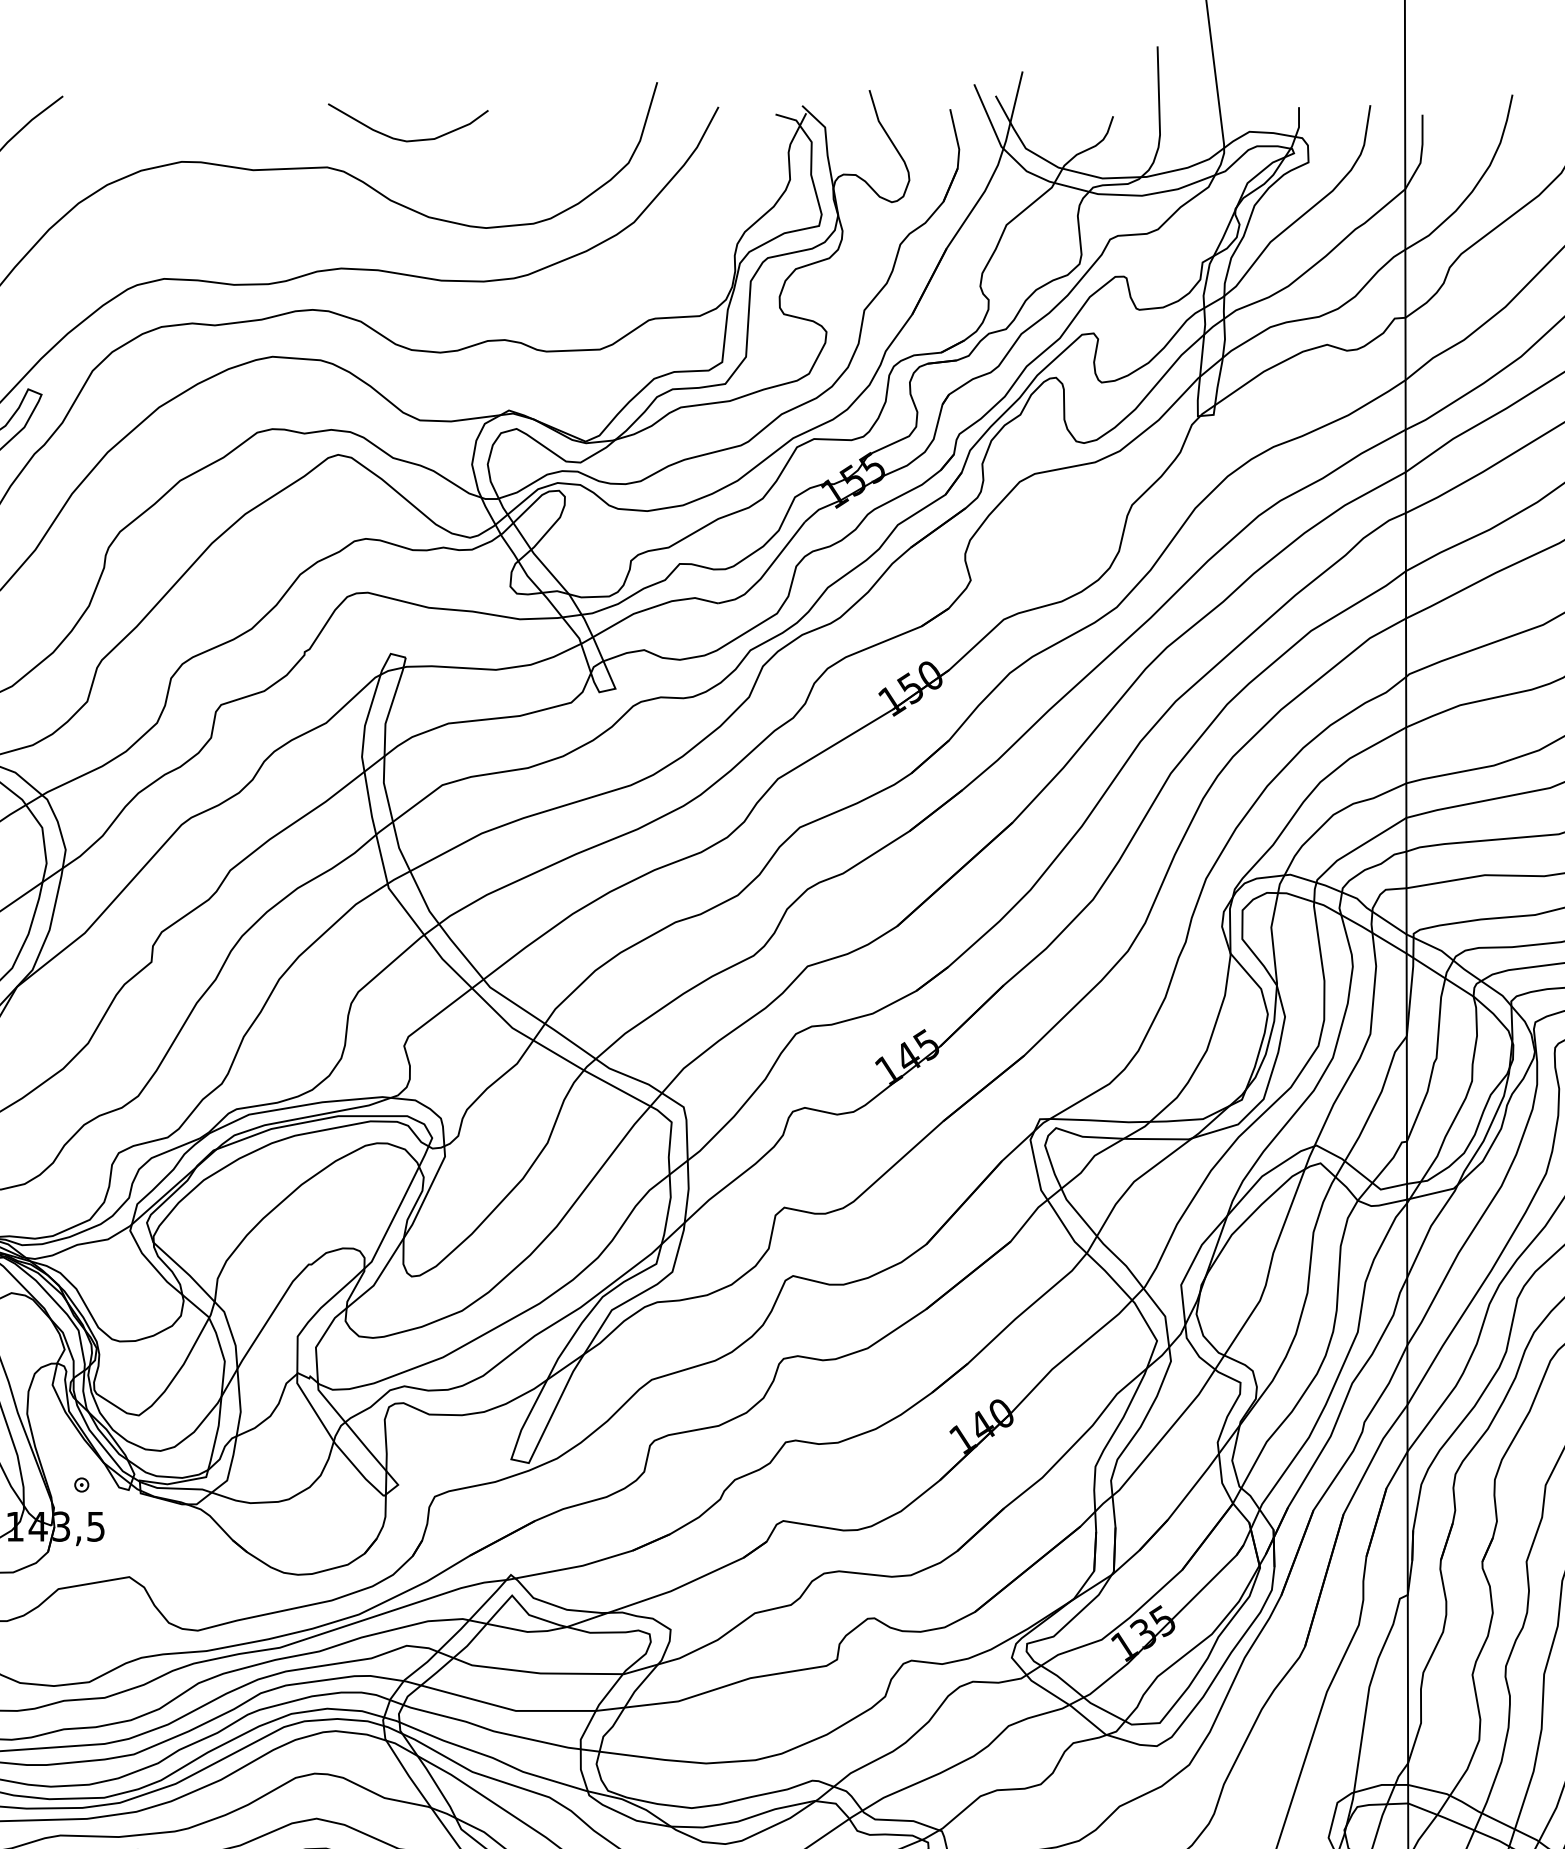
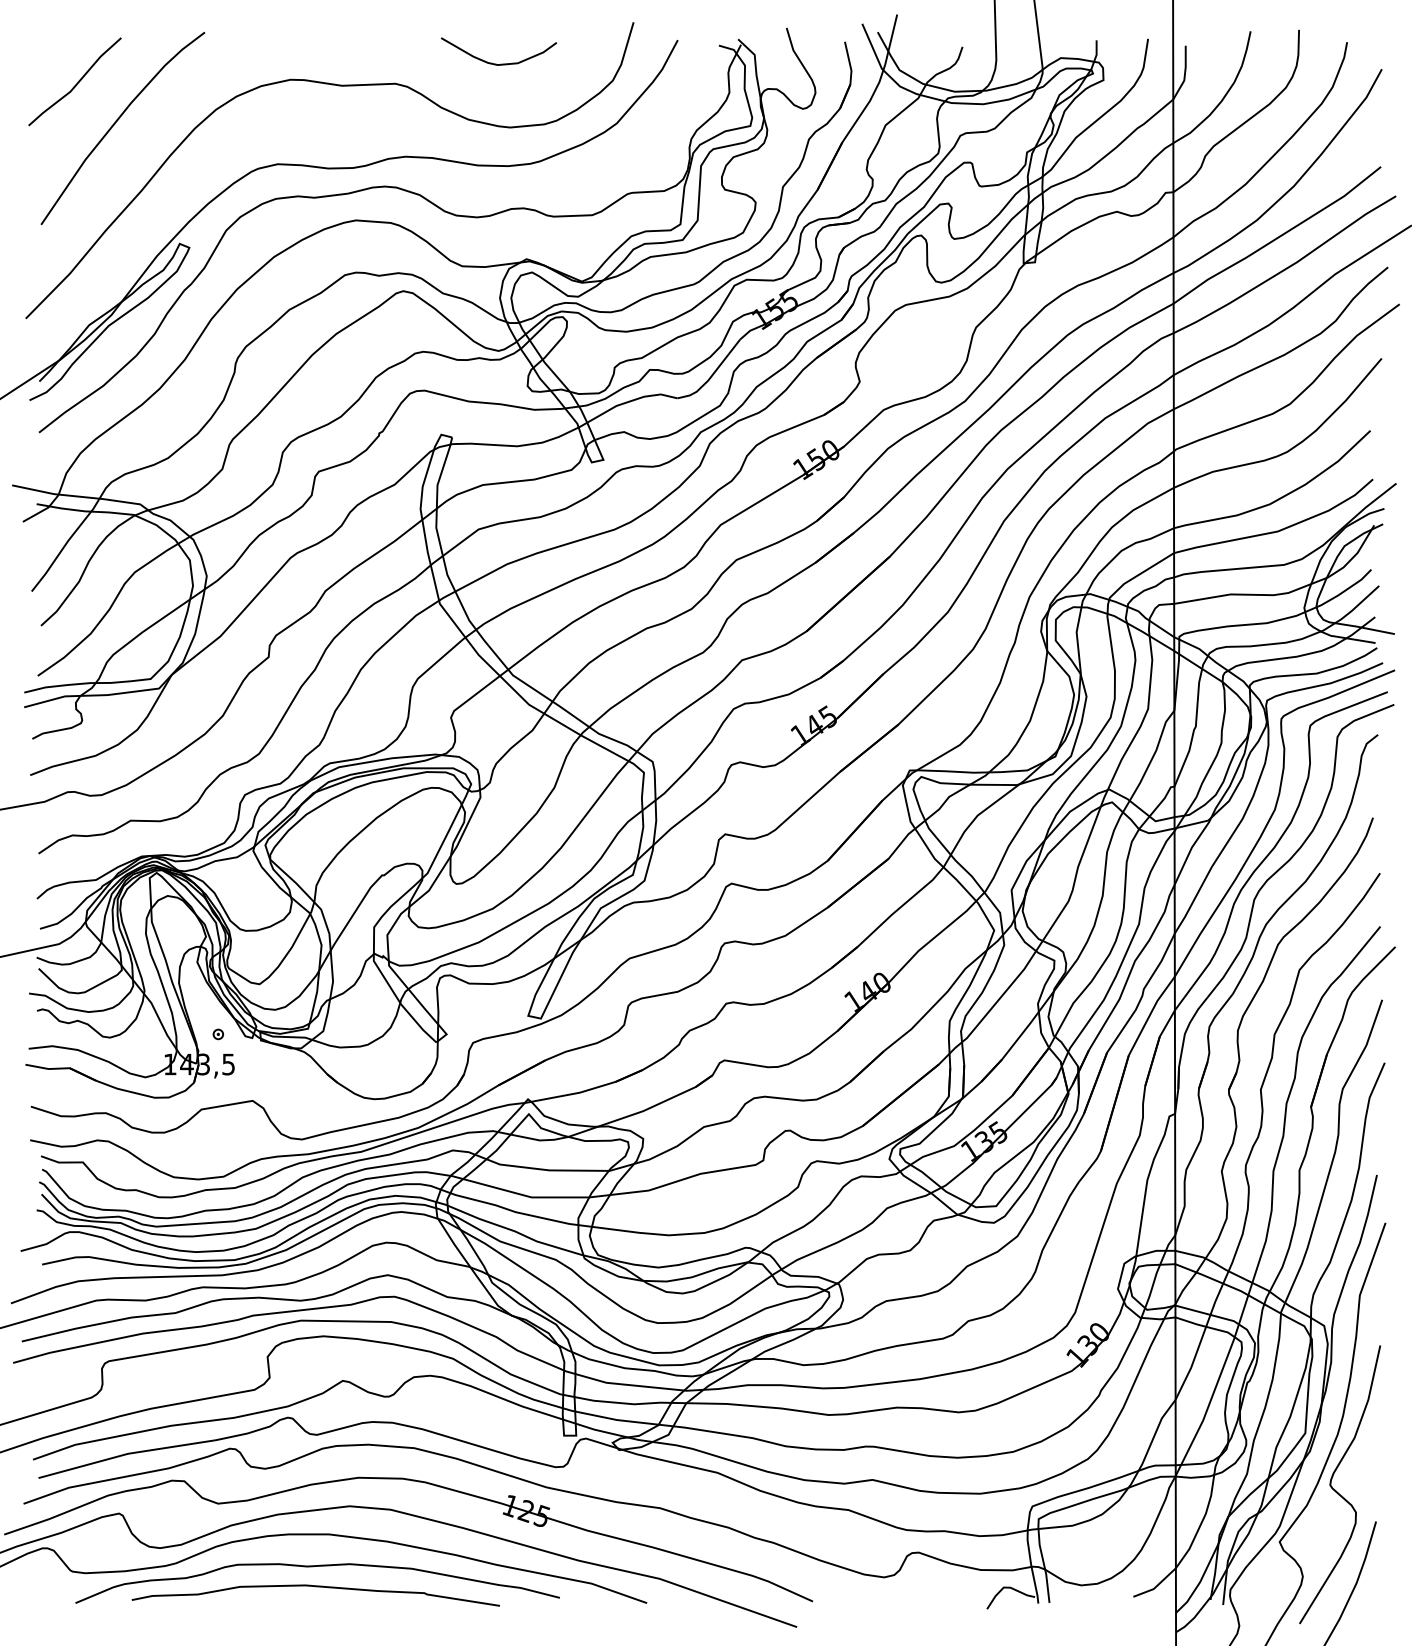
curve: (404, 139) -> (496, 63), moved

